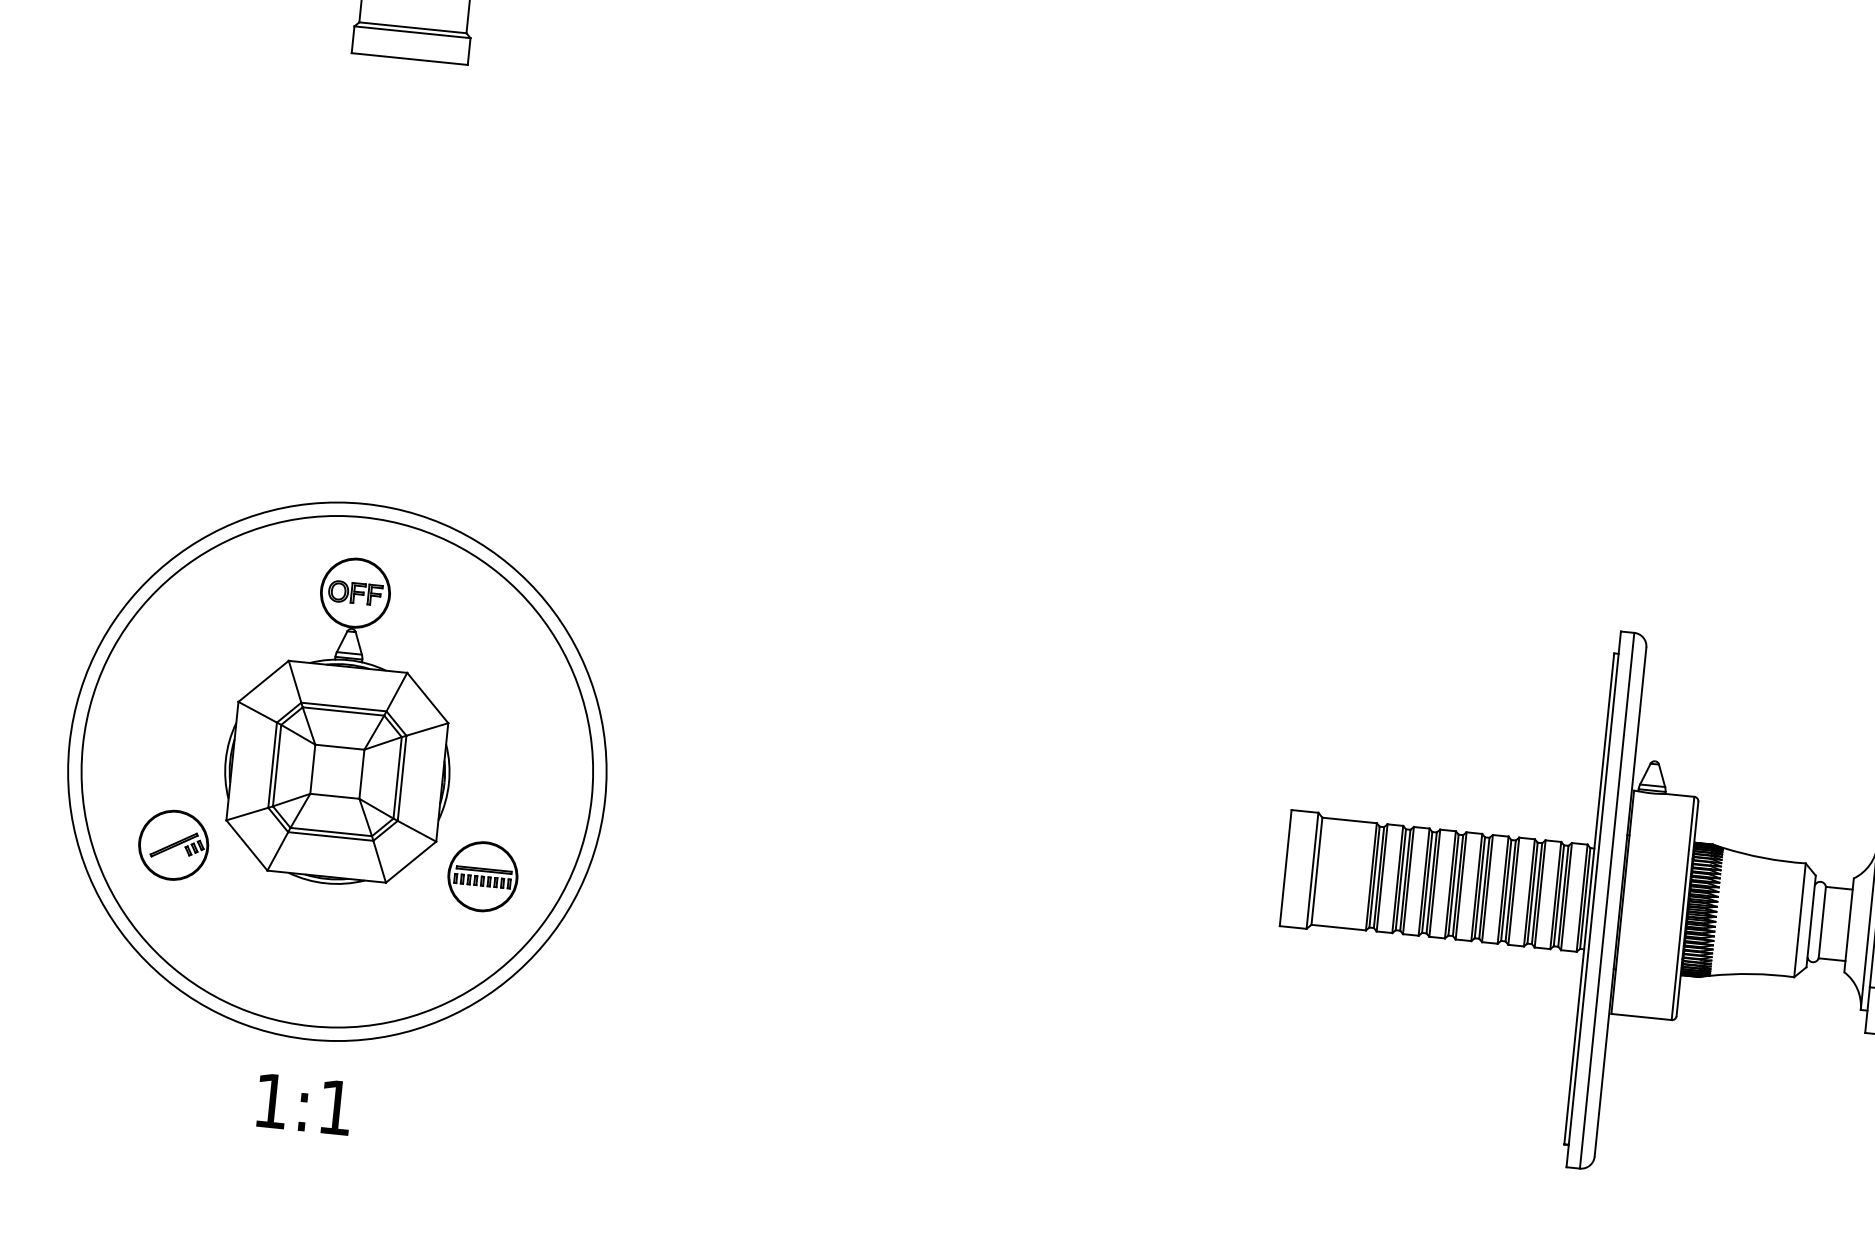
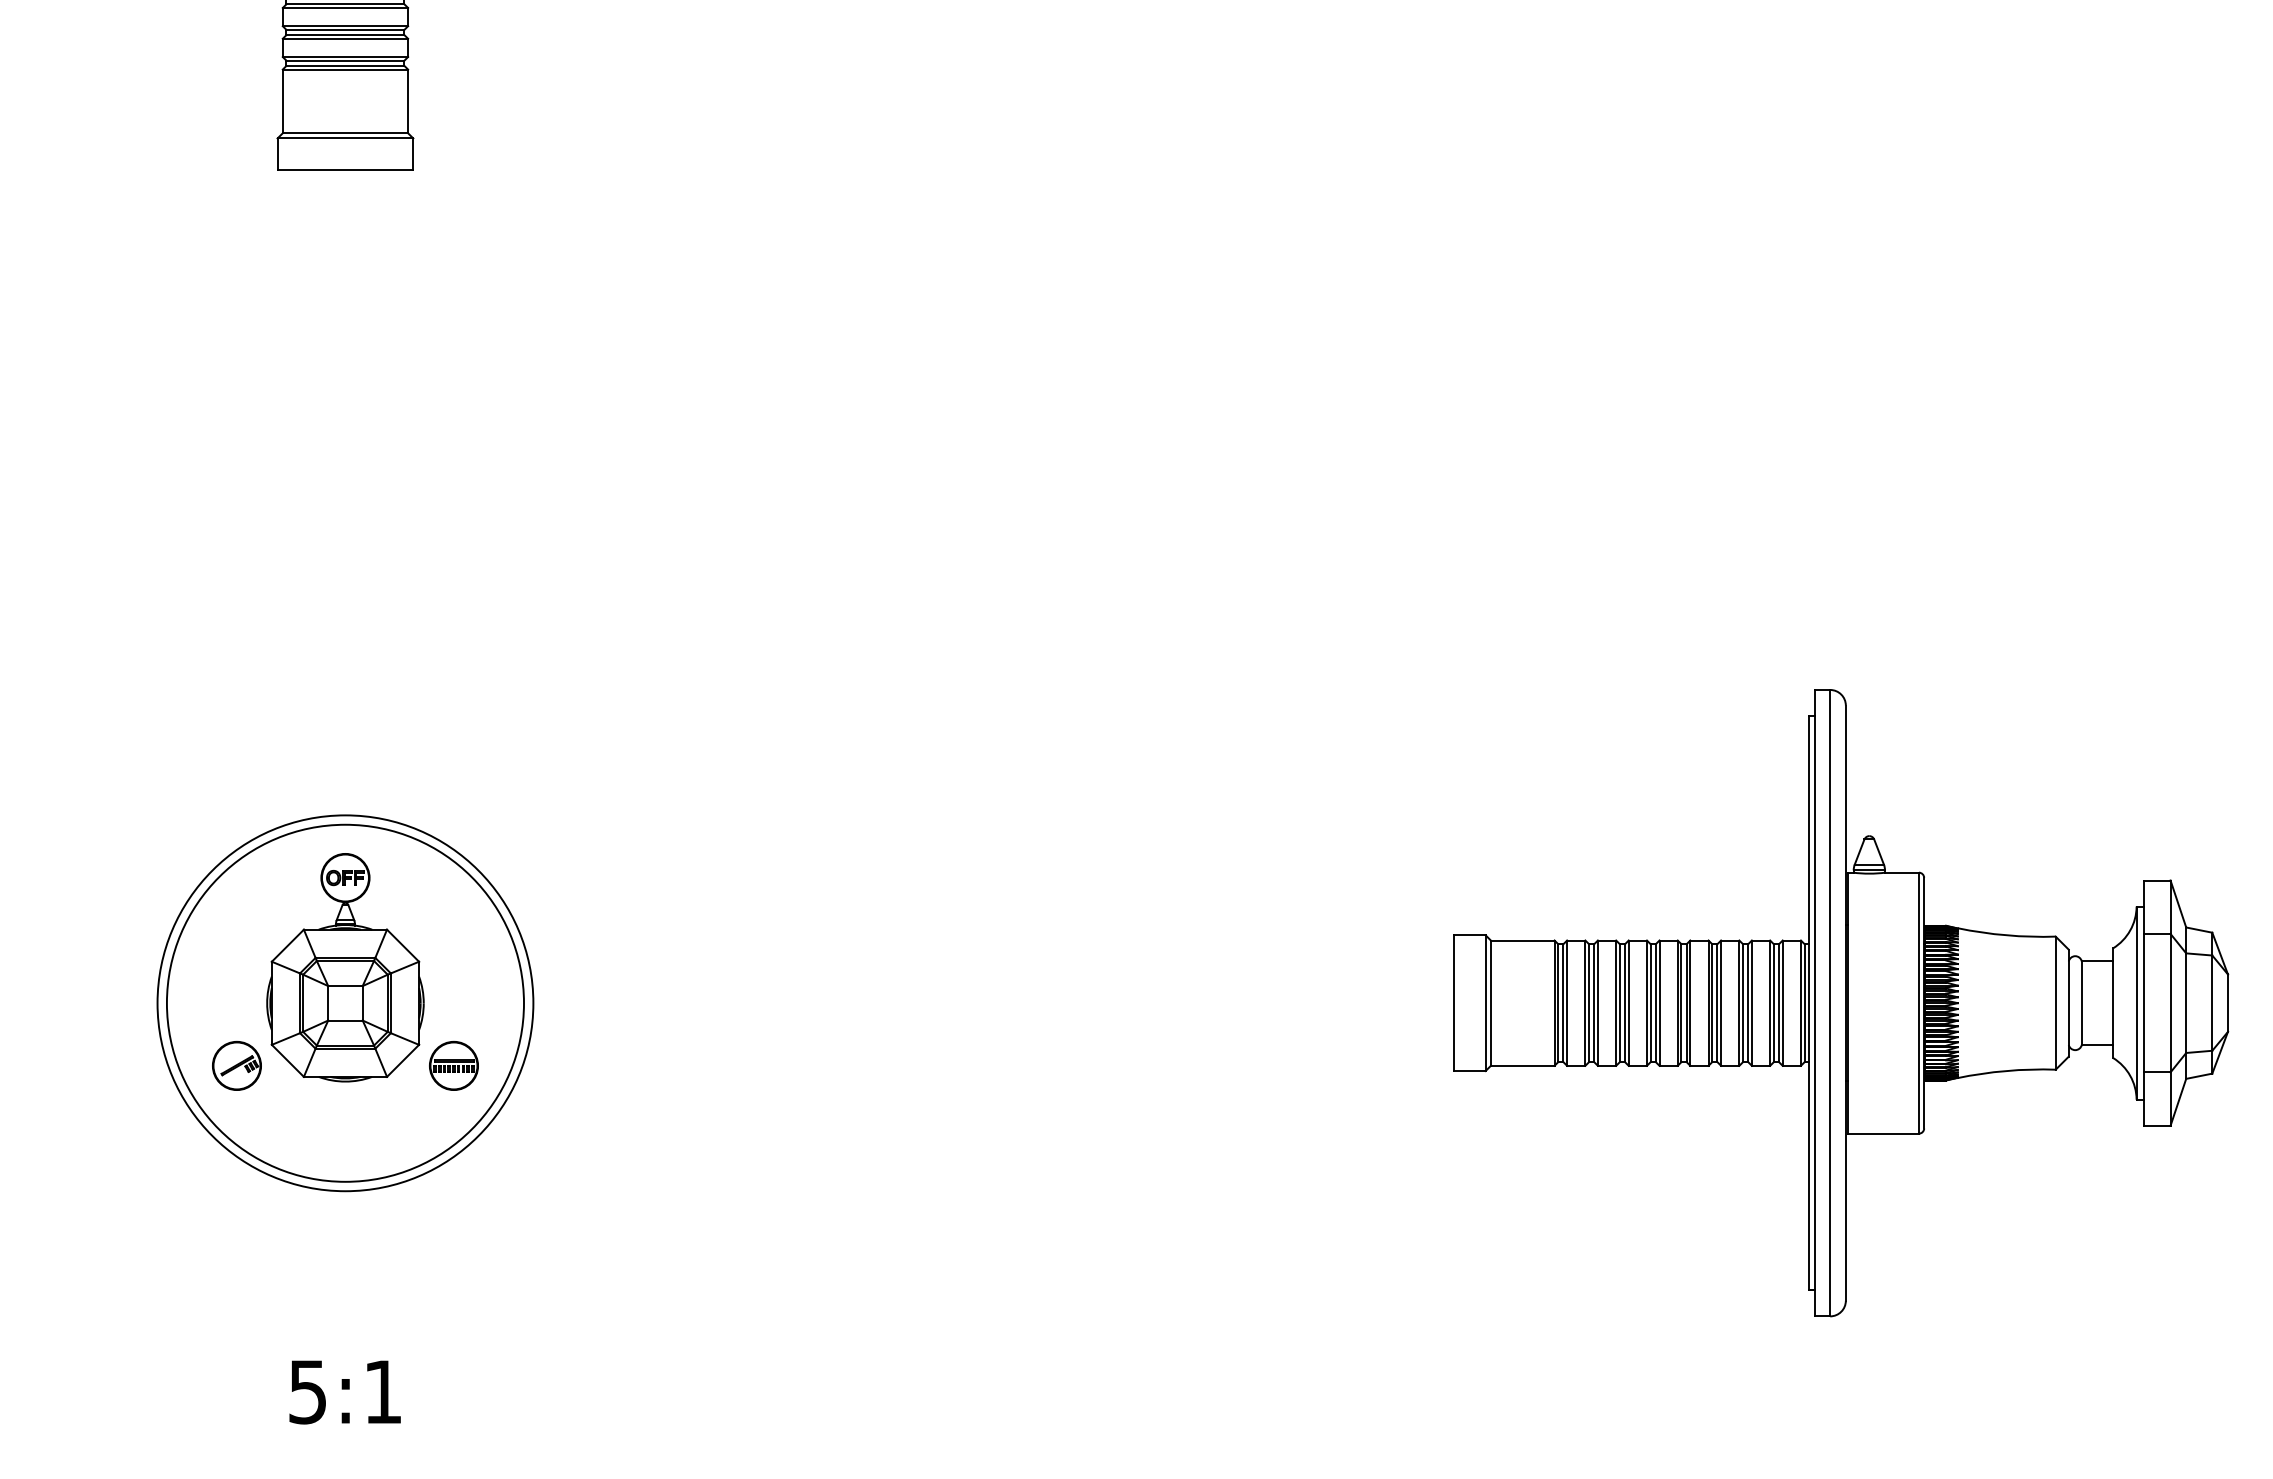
part: (337, 772) -> (345, 1003), size x0.6
text: (271, 1101) -> (307, 1392), 1:1 -> 5:1

